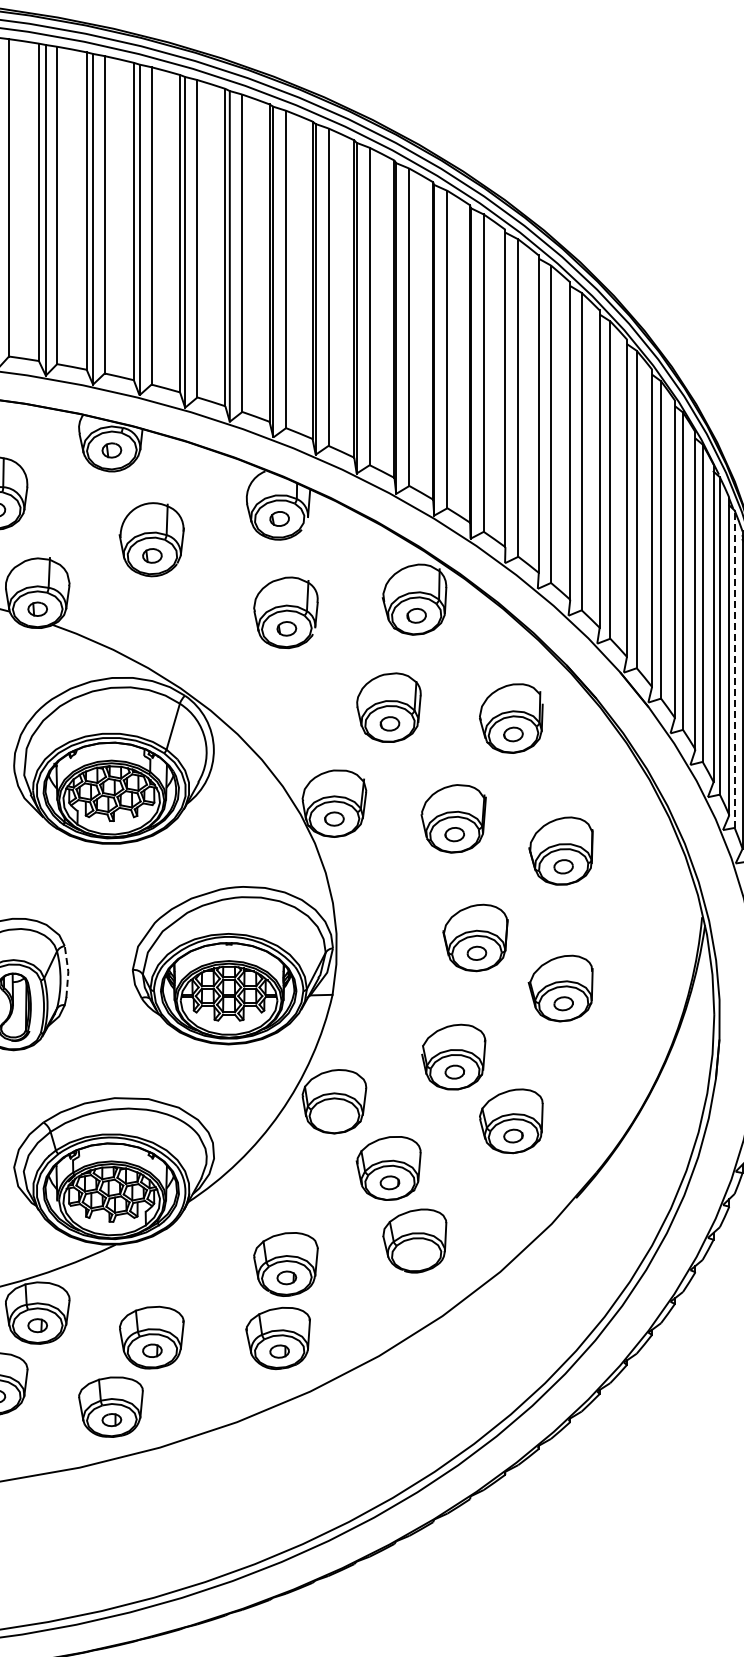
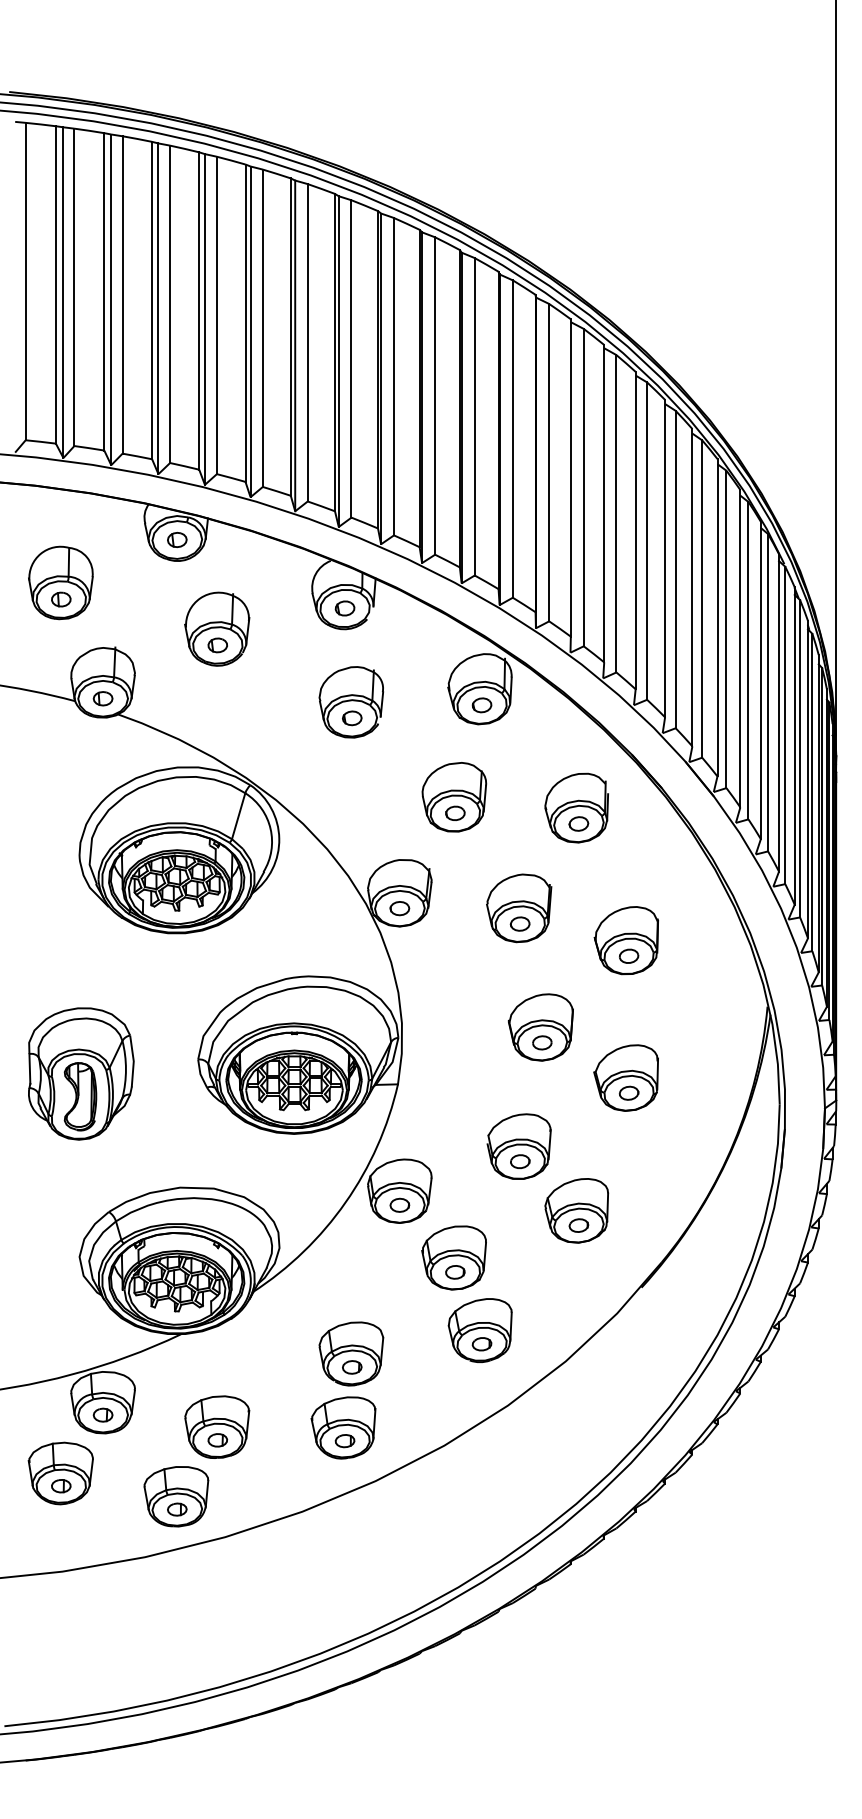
line: (735, 668) -> (800, 758), dashed -> solid
line: (68, 971) -> (133, 1061), dashed -> solid
part: (334, 1114) -> (399, 1204), added
part: (416, 1254) -> (481, 1344), added

